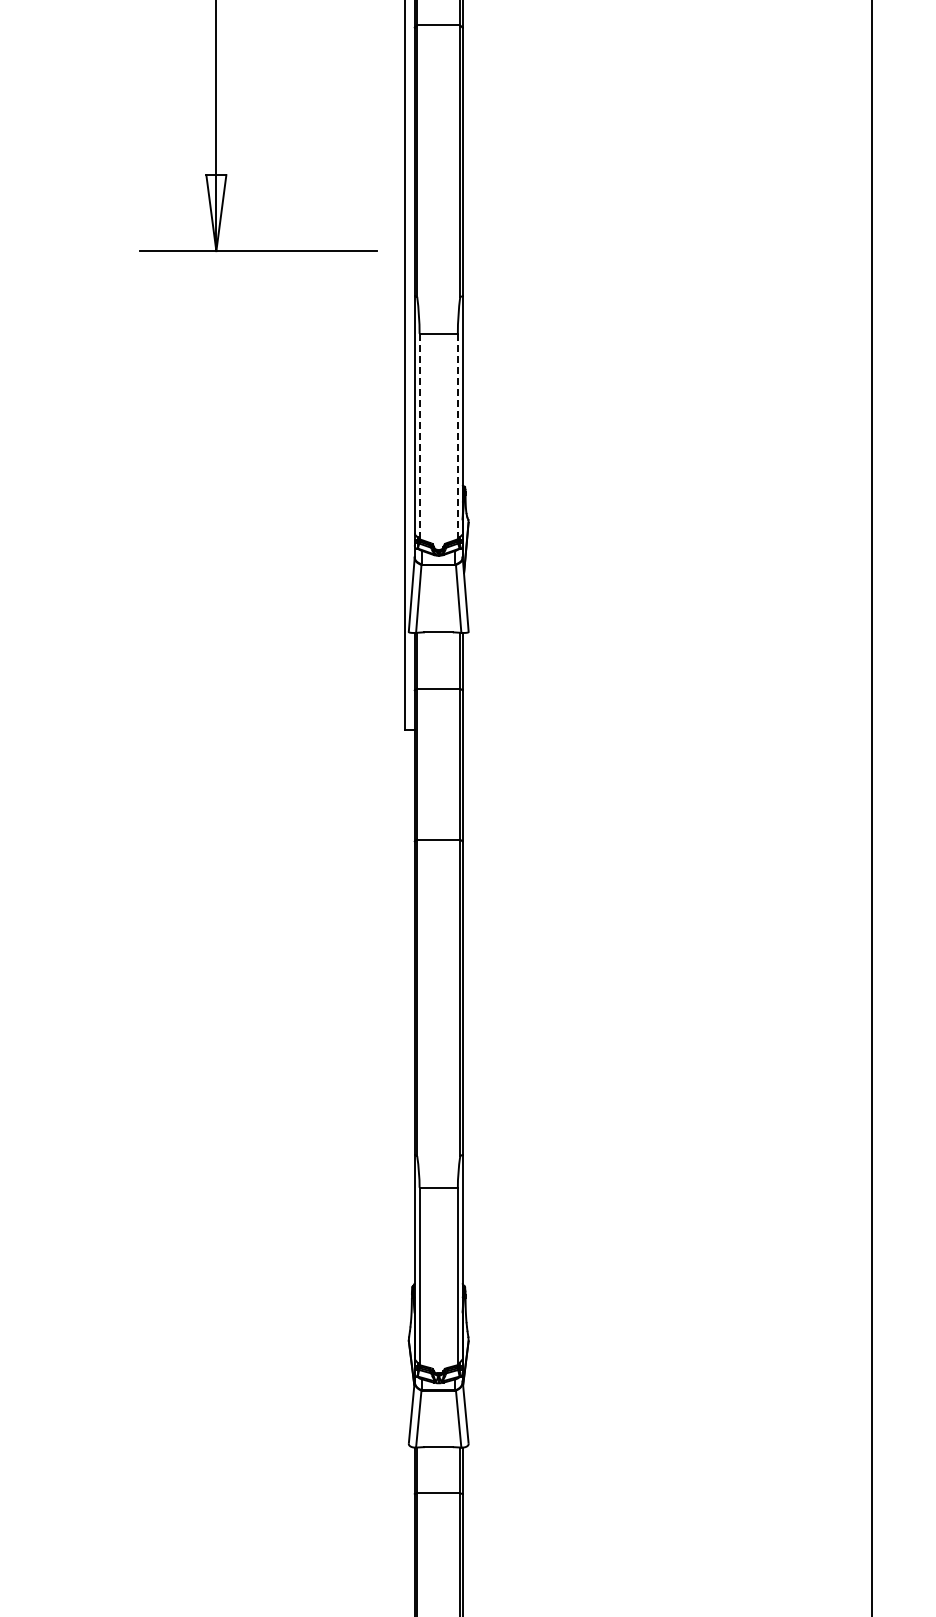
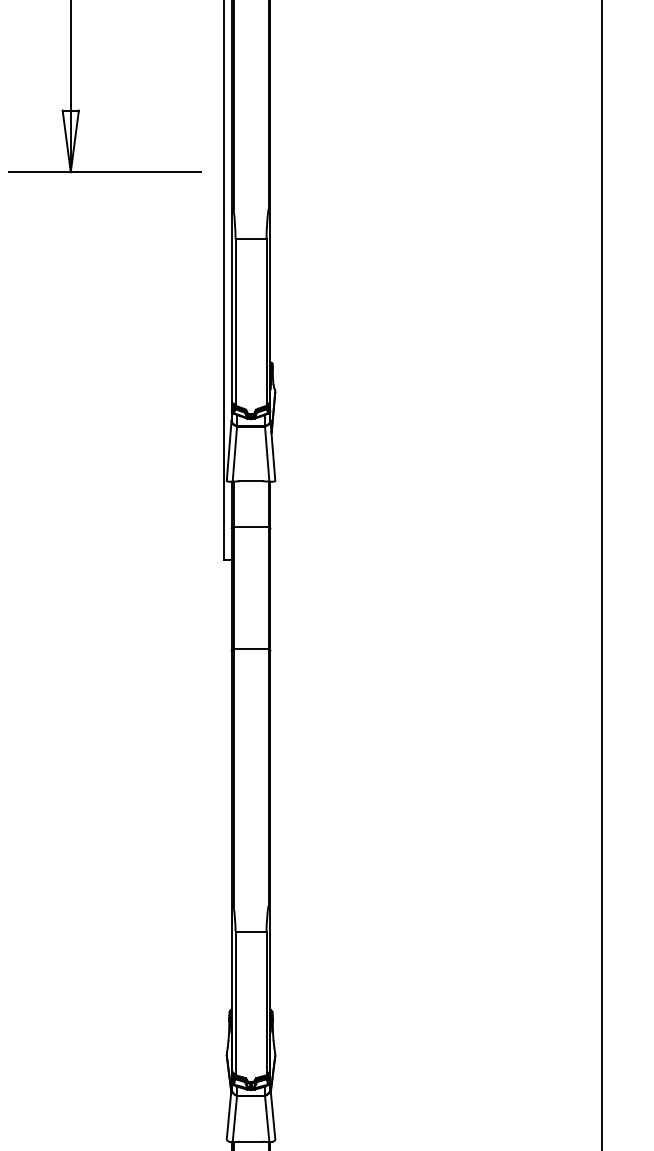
line: (419, 436) -> (235, 322), dashed -> solid
line: (457, 436) -> (266, 322), dashed -> solid

